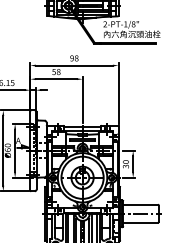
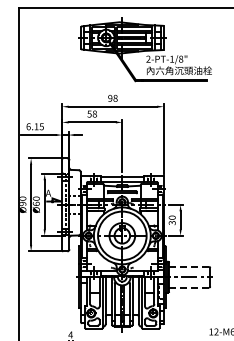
line: (140, 204) -> (189, 266), solid -> dashed
line: (140, 222) -> (189, 287), solid -> dashed

